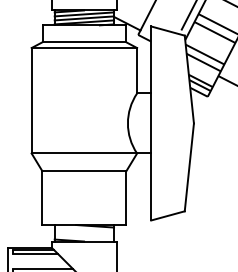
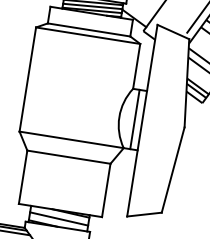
line: (143, 123) -> (134, 119), added
line: (84, 233) -> (59, 218), added

